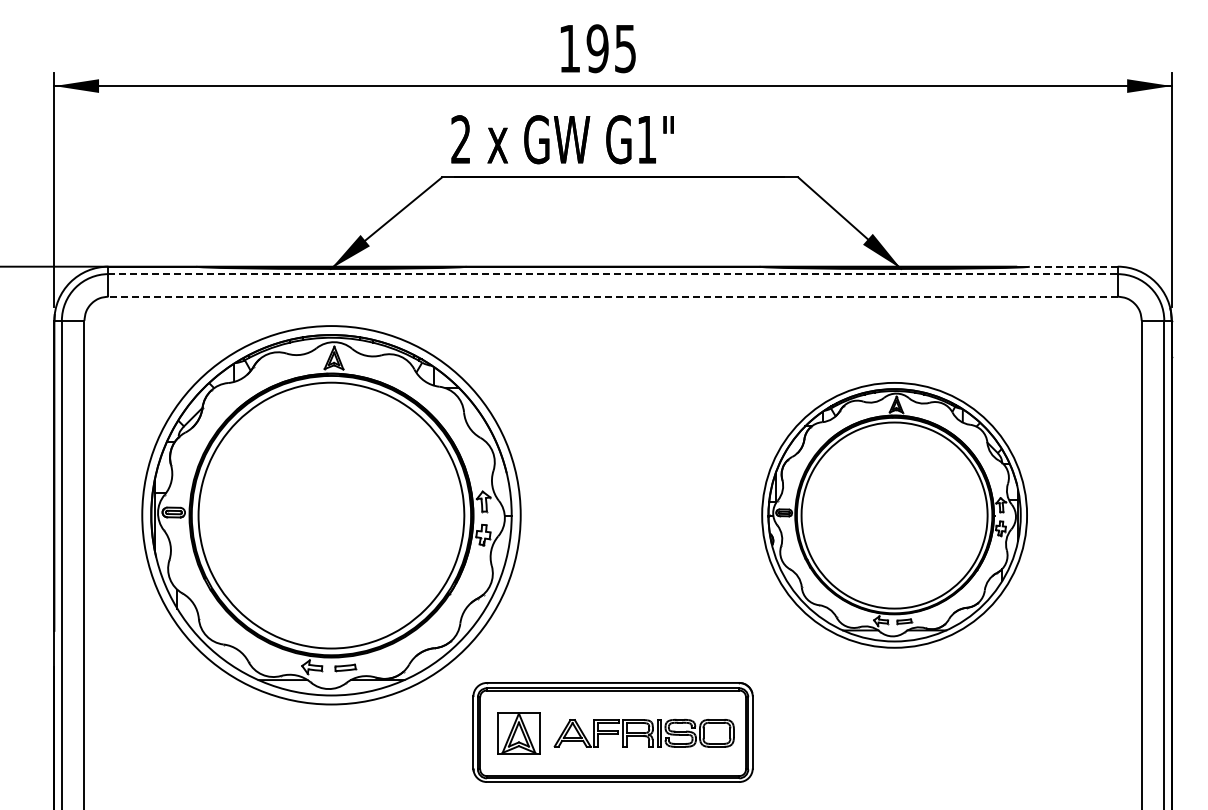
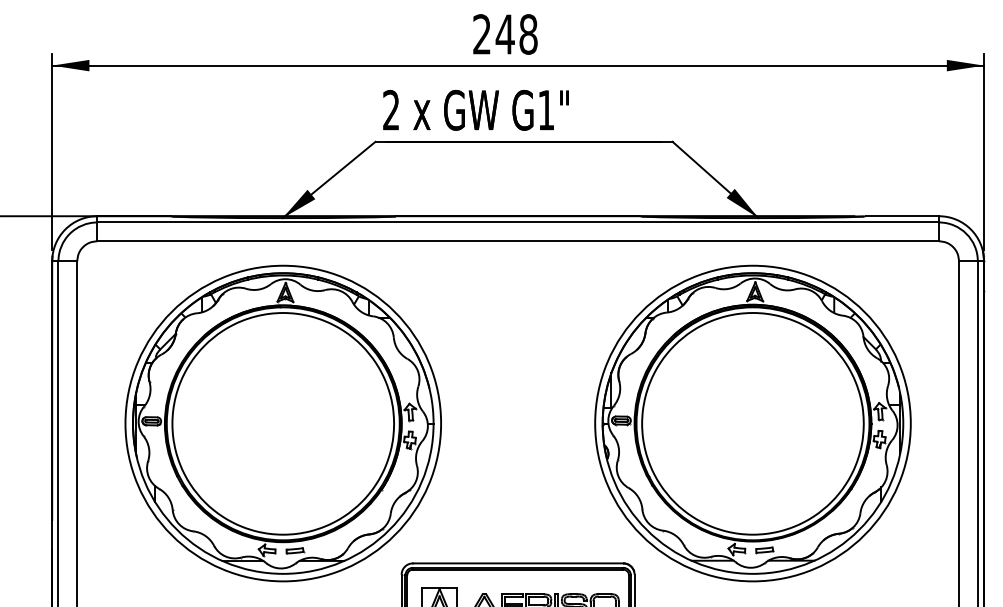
text: (597, 48) -> (505, 34), 195 -> 248
line: (1073, 266) -> (902, 216), dashed -> solid
line: (613, 274) -> (518, 222), dashed -> solid
line: (613, 296) -> (518, 241), dashed -> solid
part: (894, 515) -> (752, 423), size x1.43

